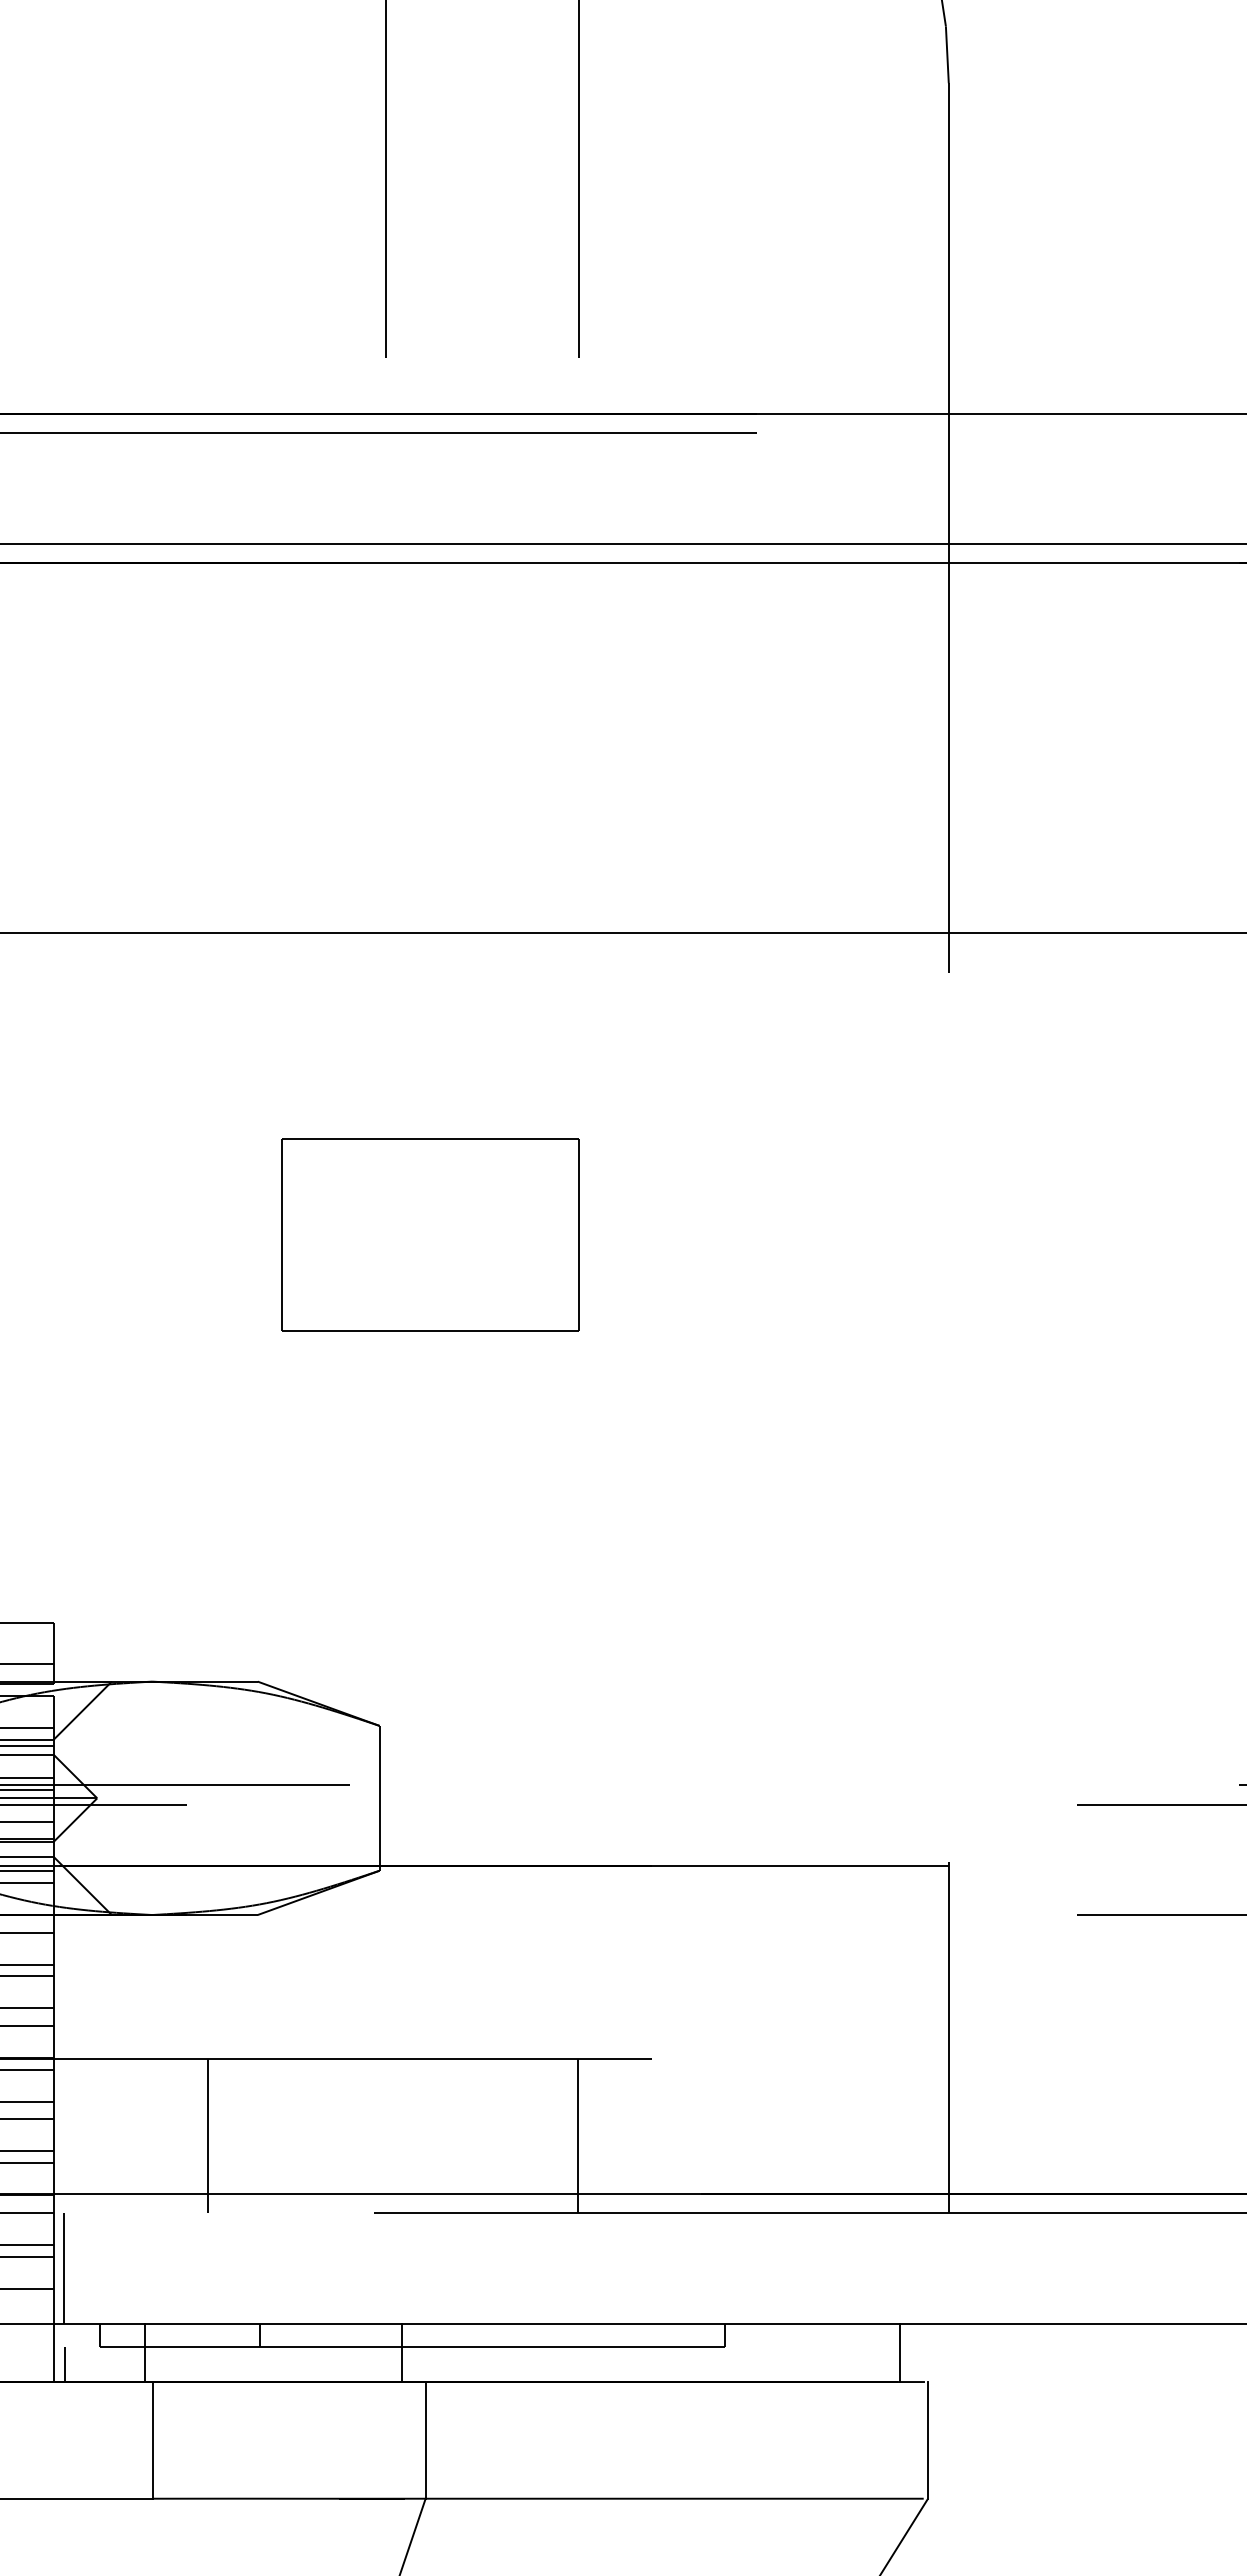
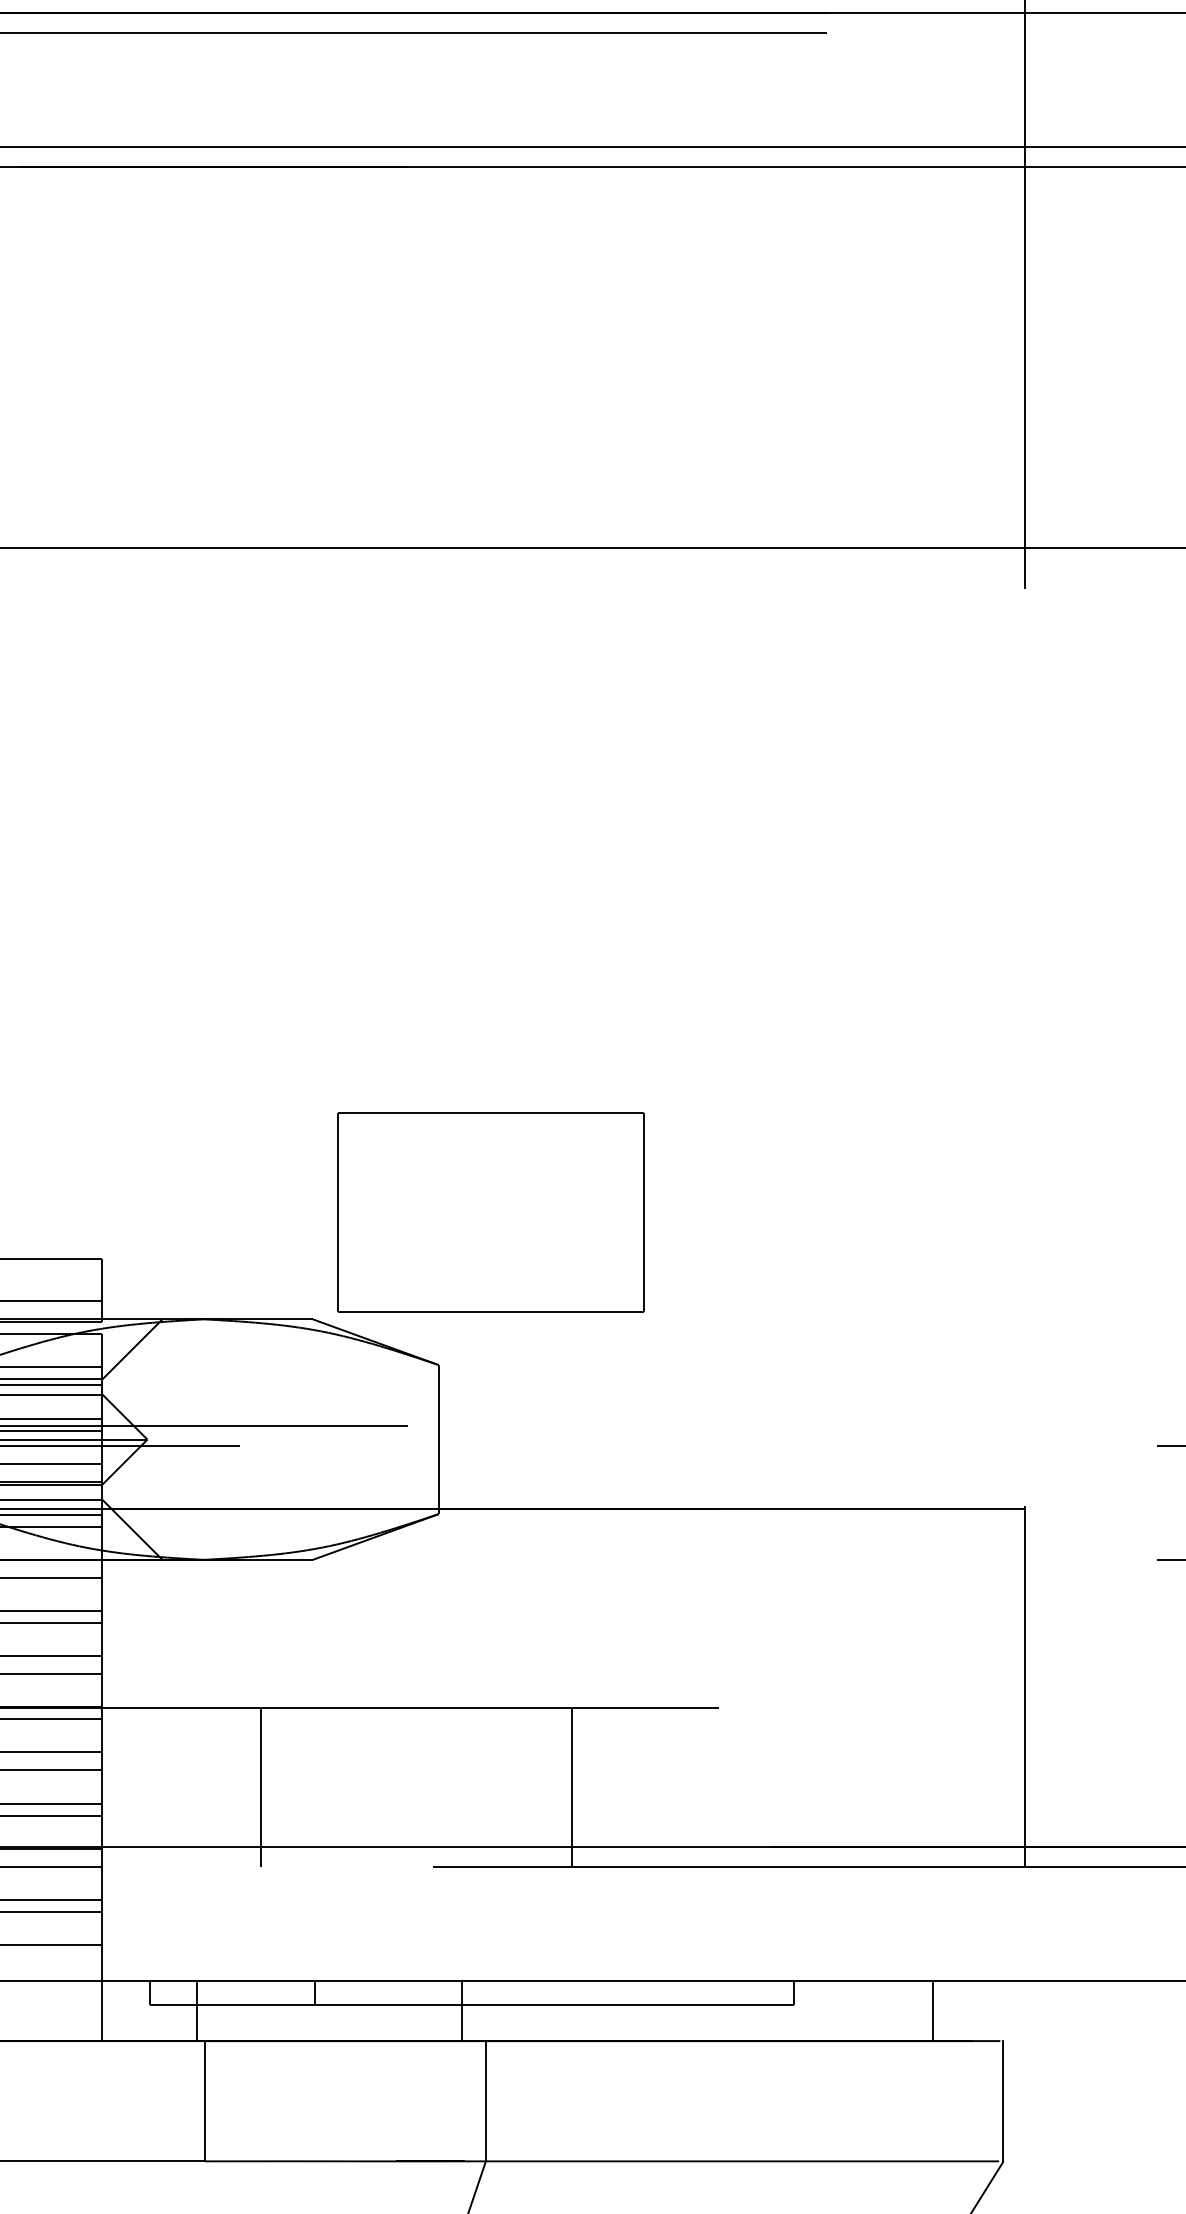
part: (430, 1234) -> (490, 1212), moved
line: (578, 2135) -> (572, 1787), moved
line: (63, 2267) -> (112, 1923), removed
line: (899, 2352) -> (932, 2010), moved
line: (65, 2364) -> (114, 2023), removed

